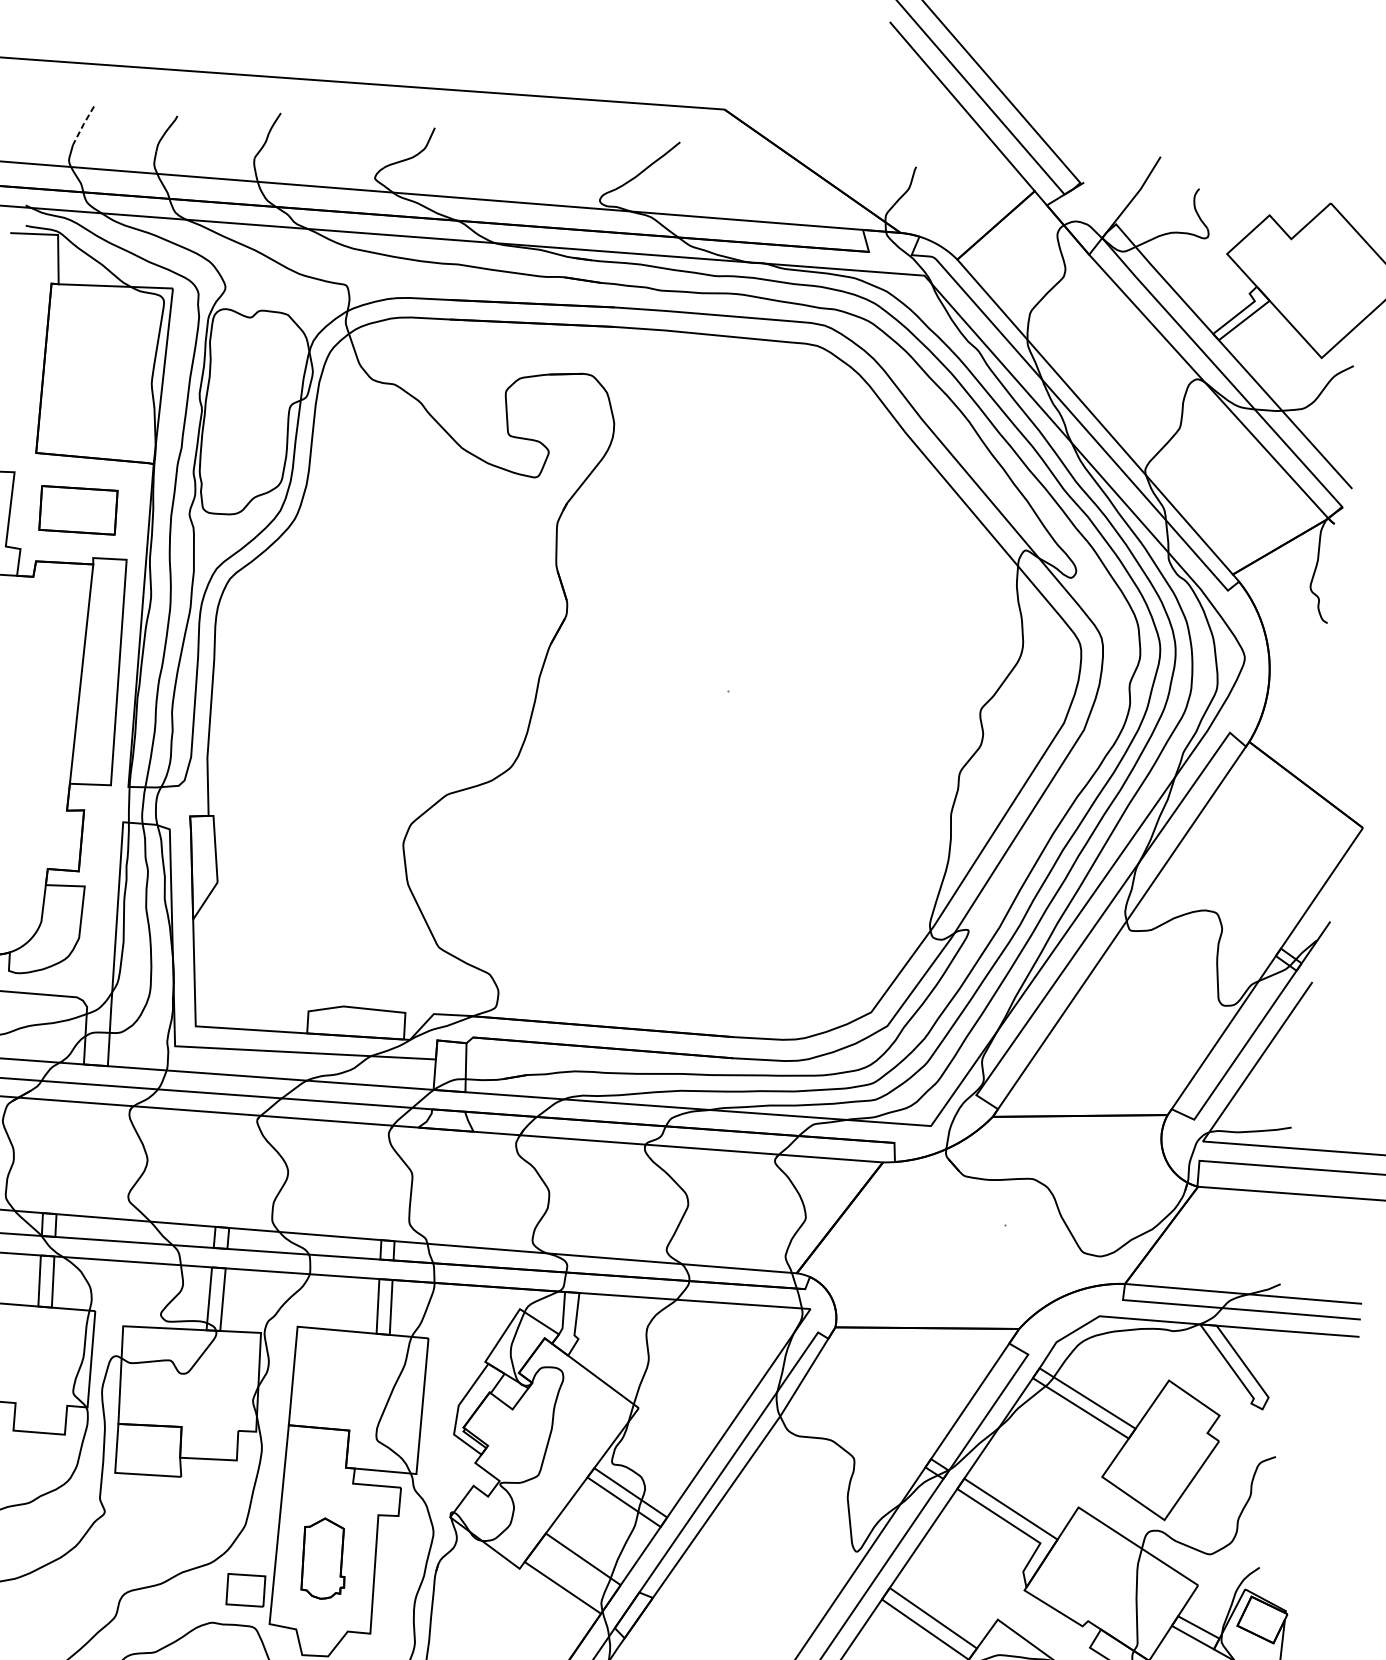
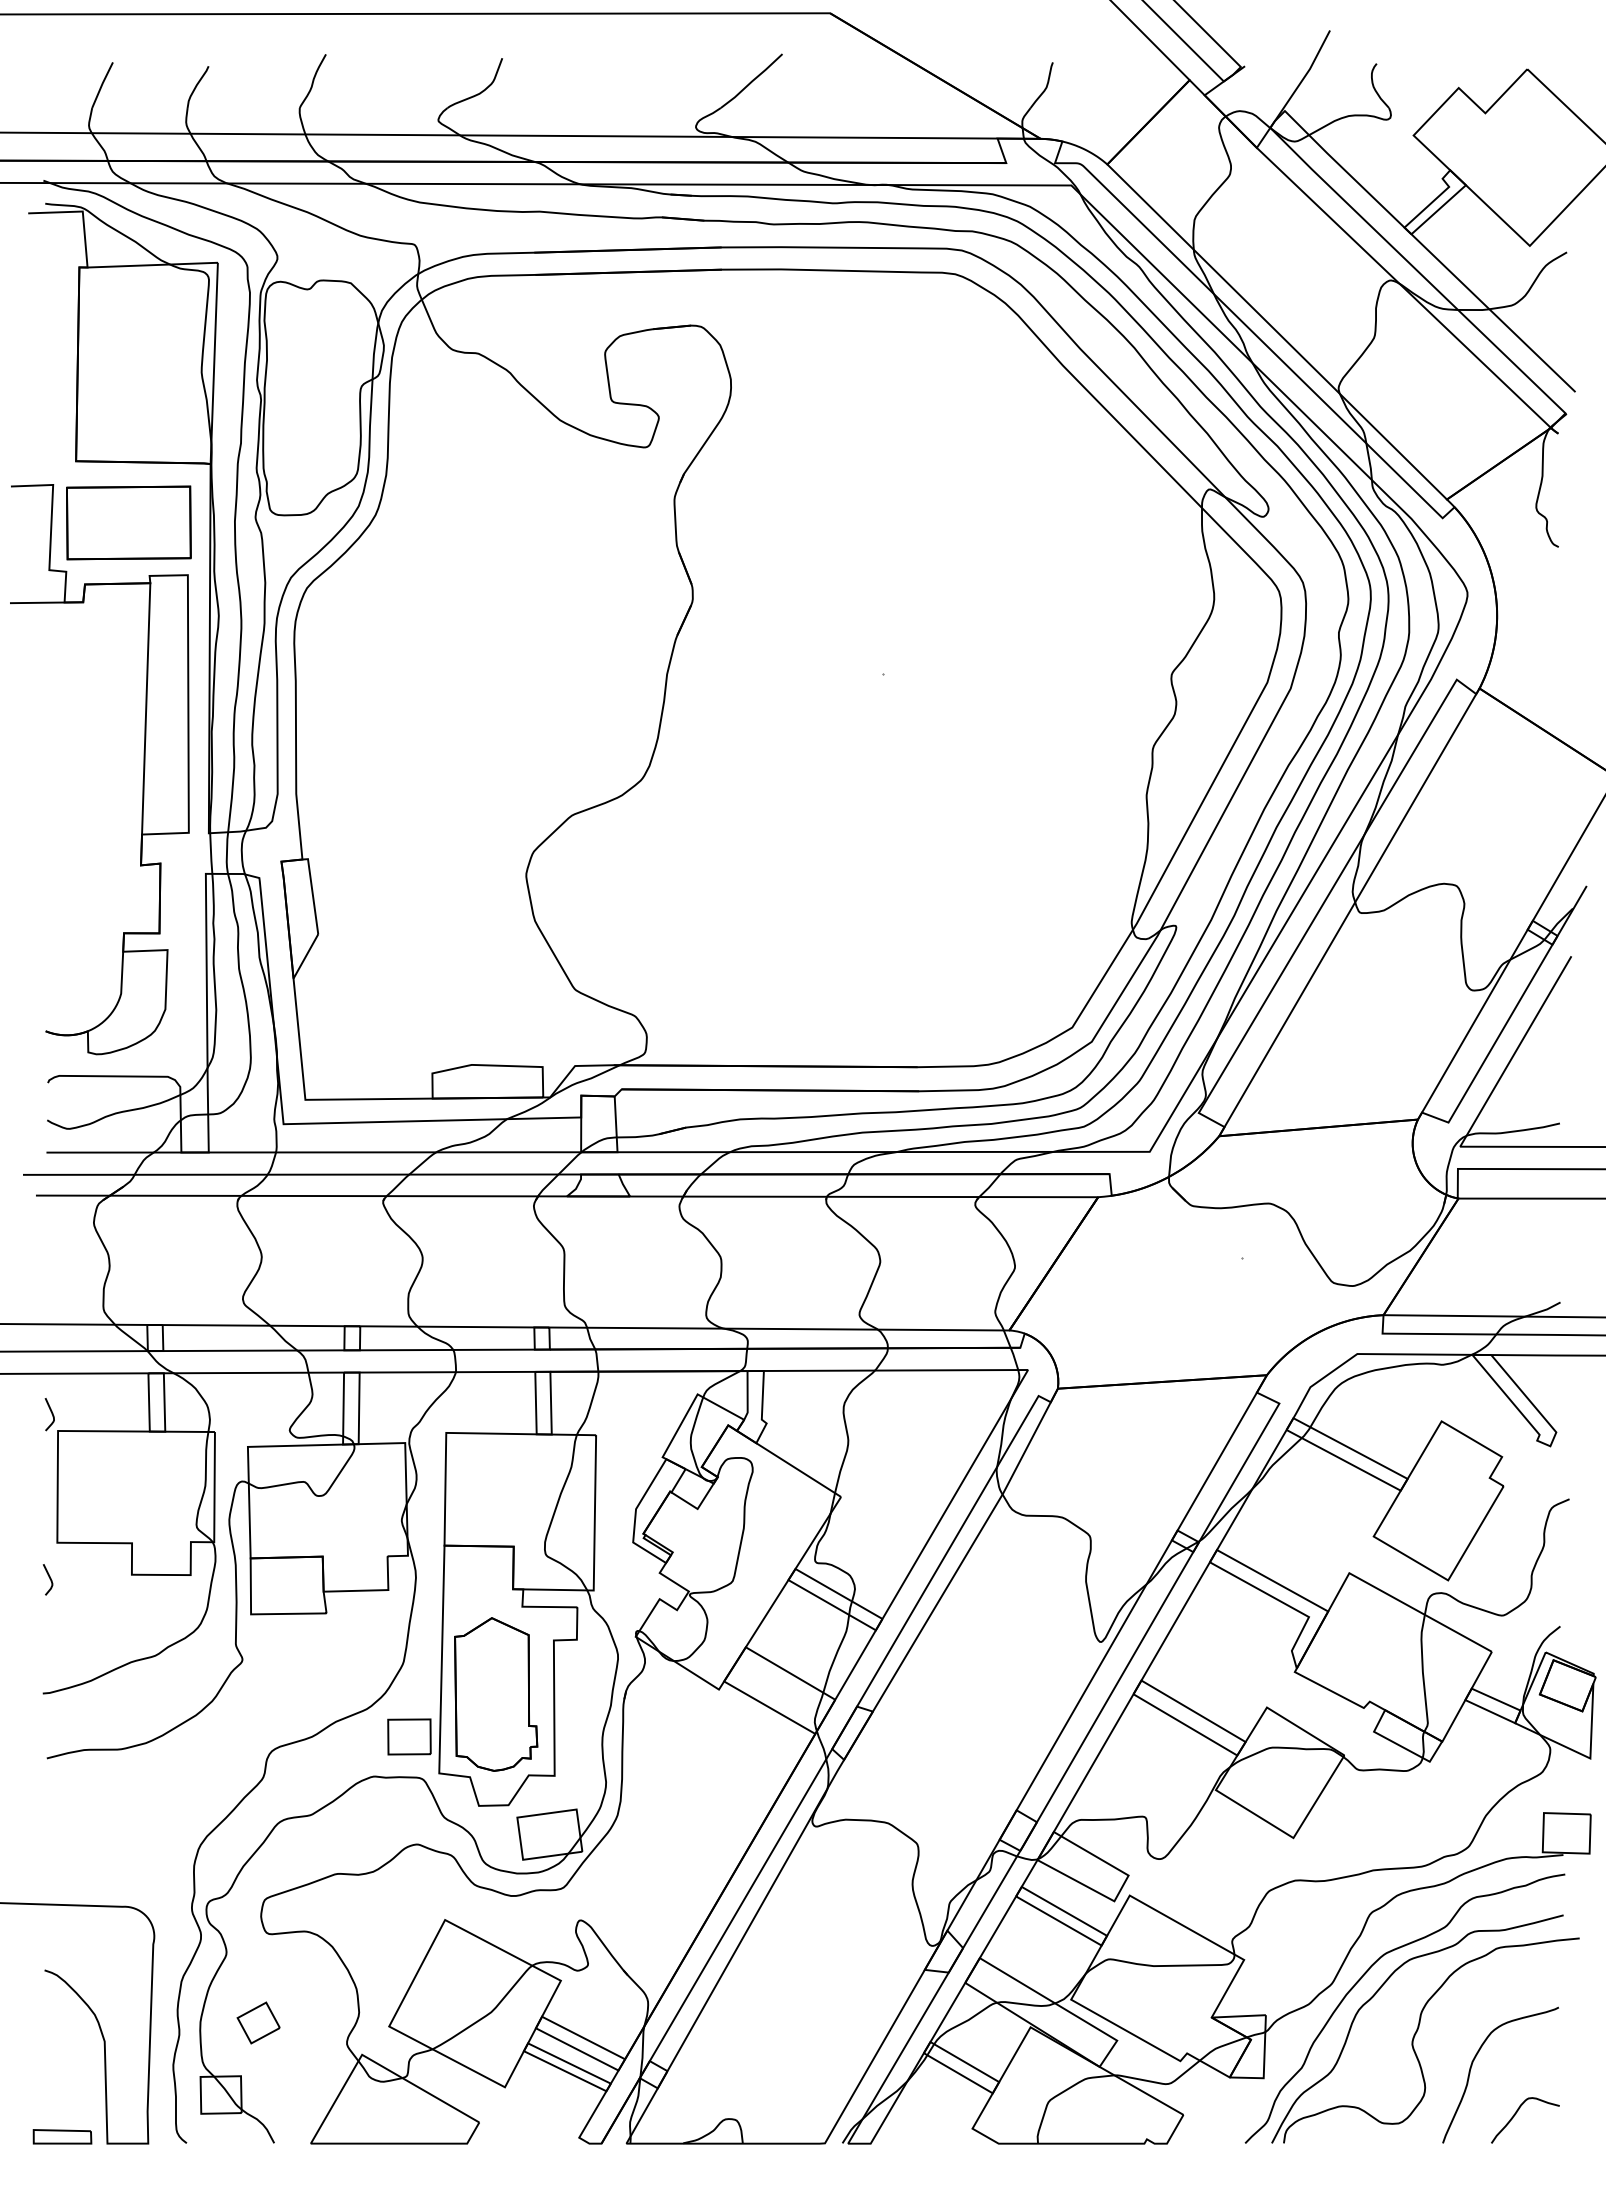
line: (83, 125) -> (102, 84), dashed -> solid
part: (78, 509) -> (128, 522), size x1.43
part: (324, 1558) -> (496, 1694), size x1.67

